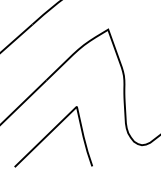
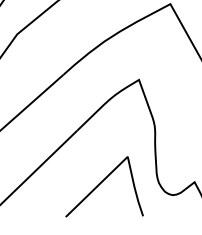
line: (50, 133) -> (101, 183), moved

